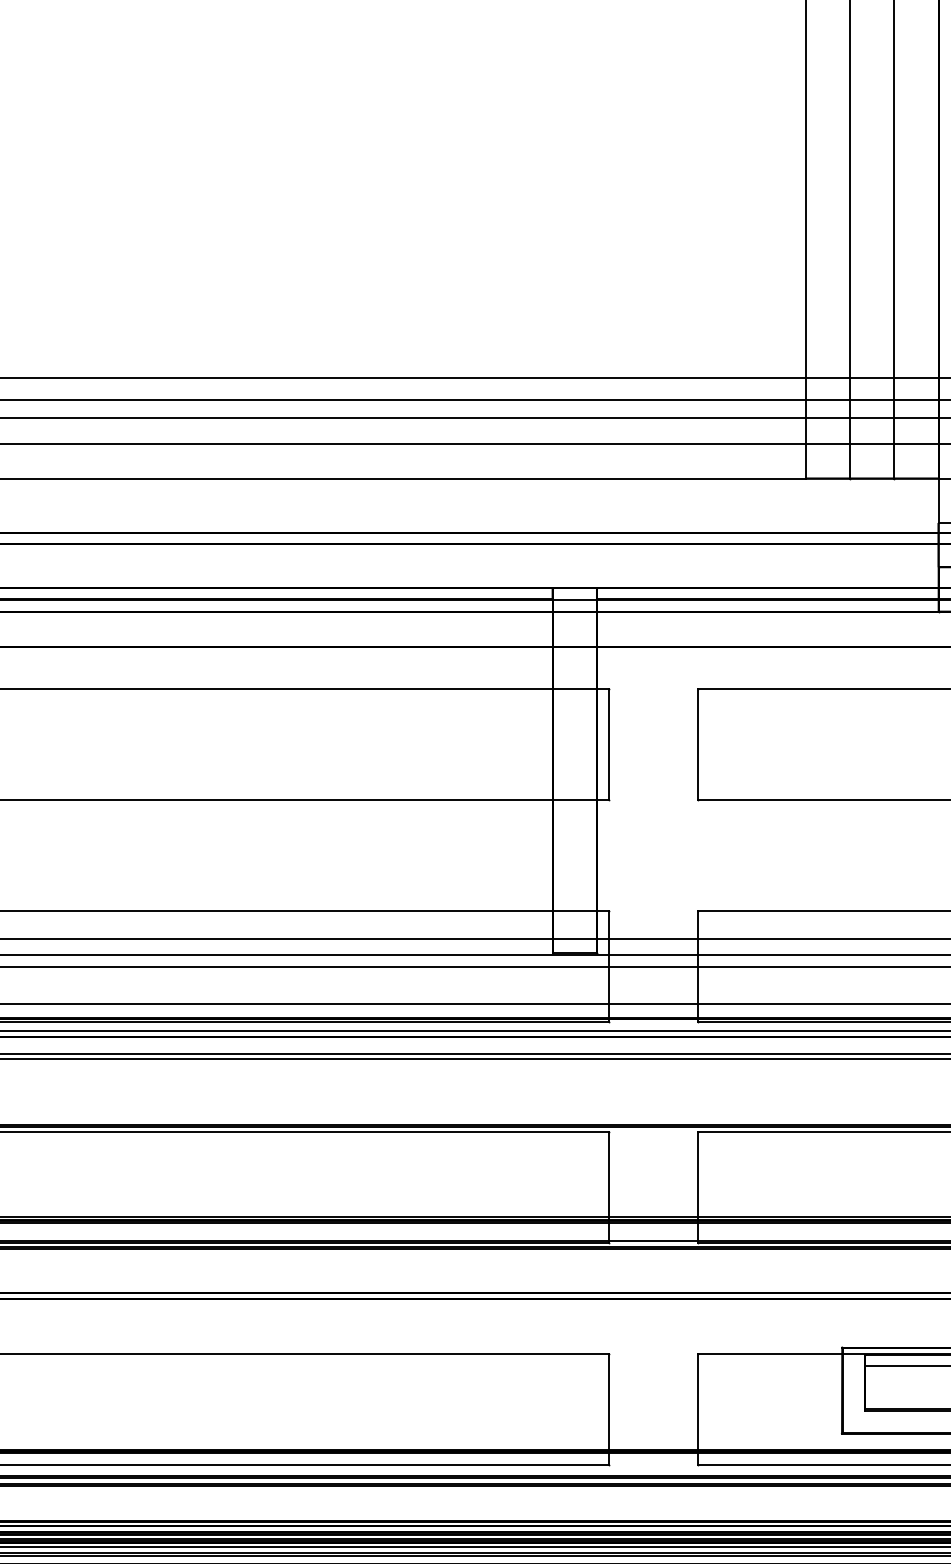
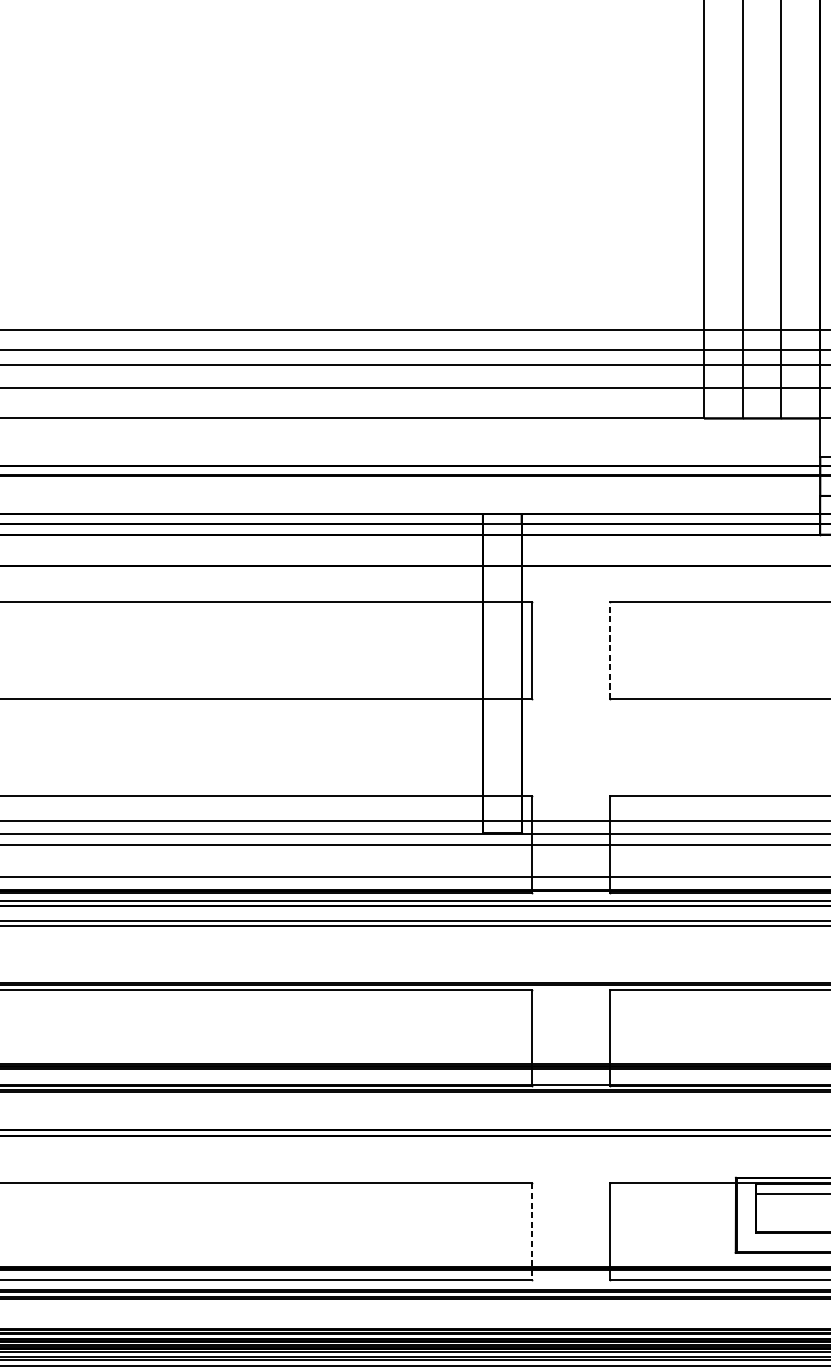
line: (697, 744) -> (609, 650), solid -> dashed
line: (609, 1409) -> (532, 1231), solid -> dashed

